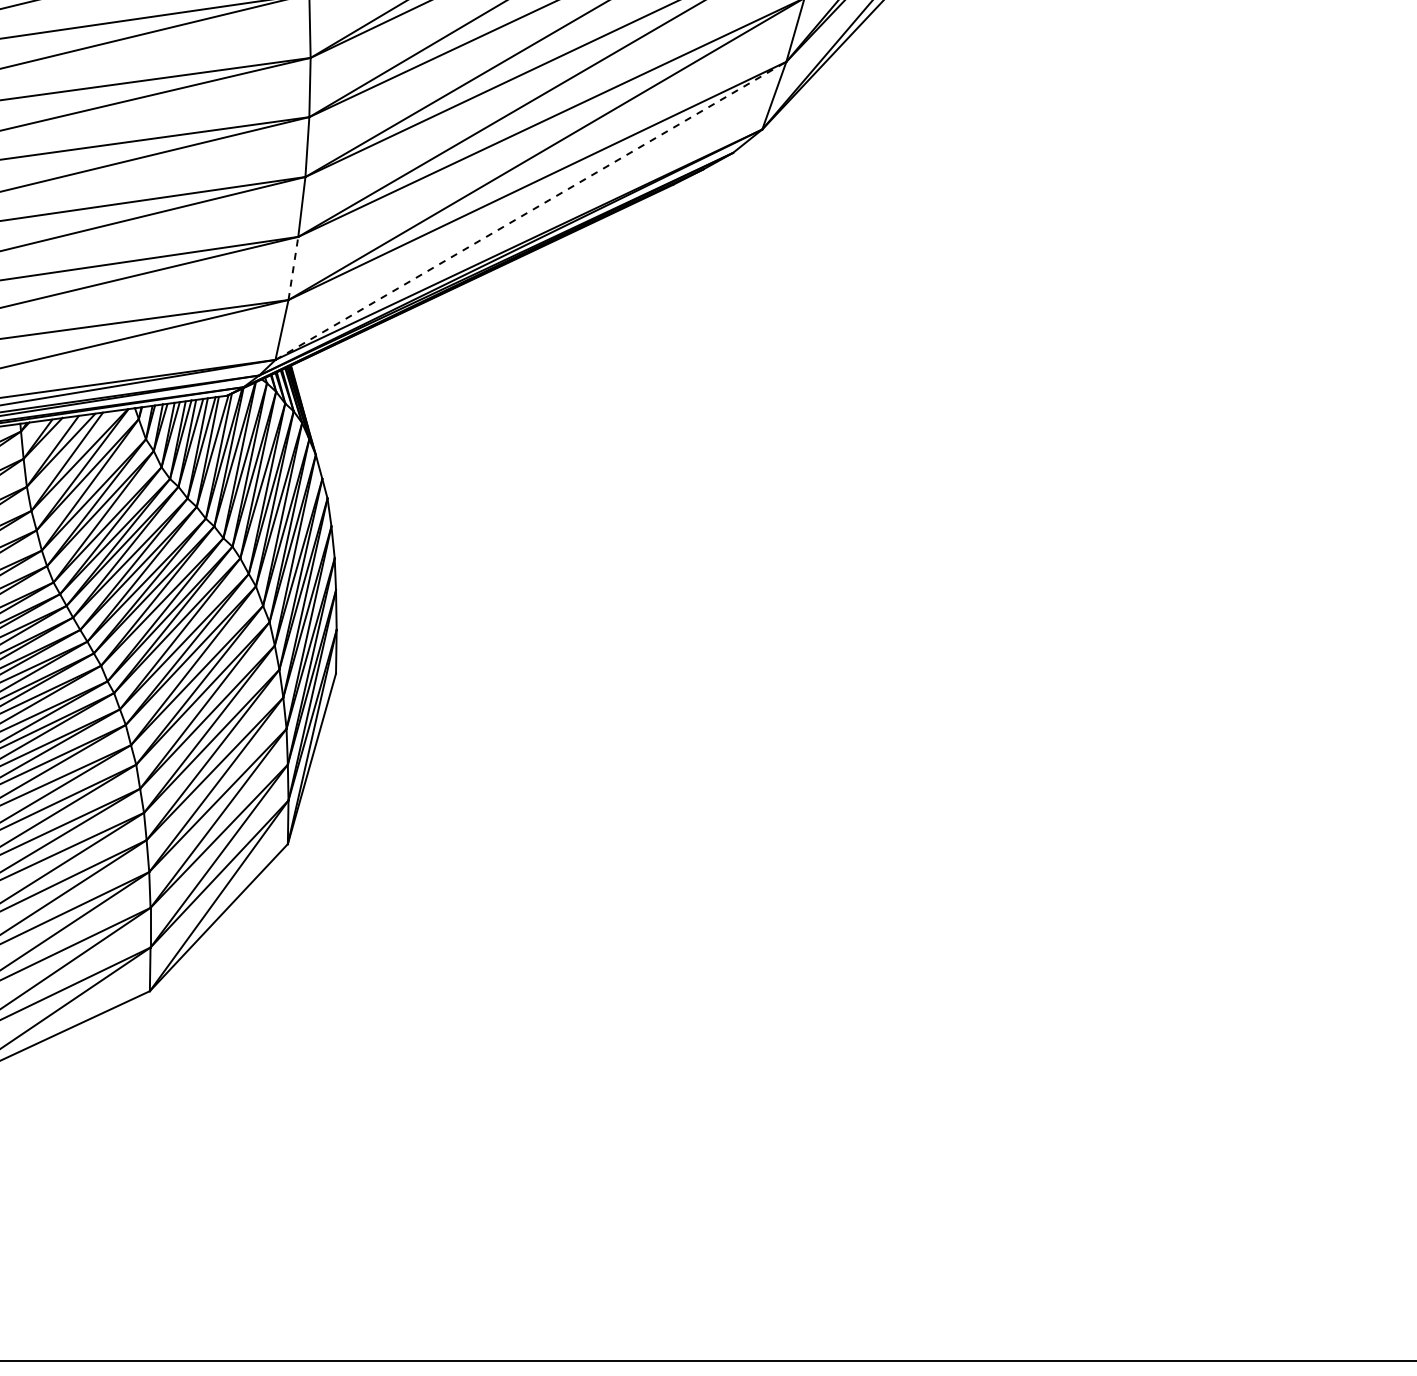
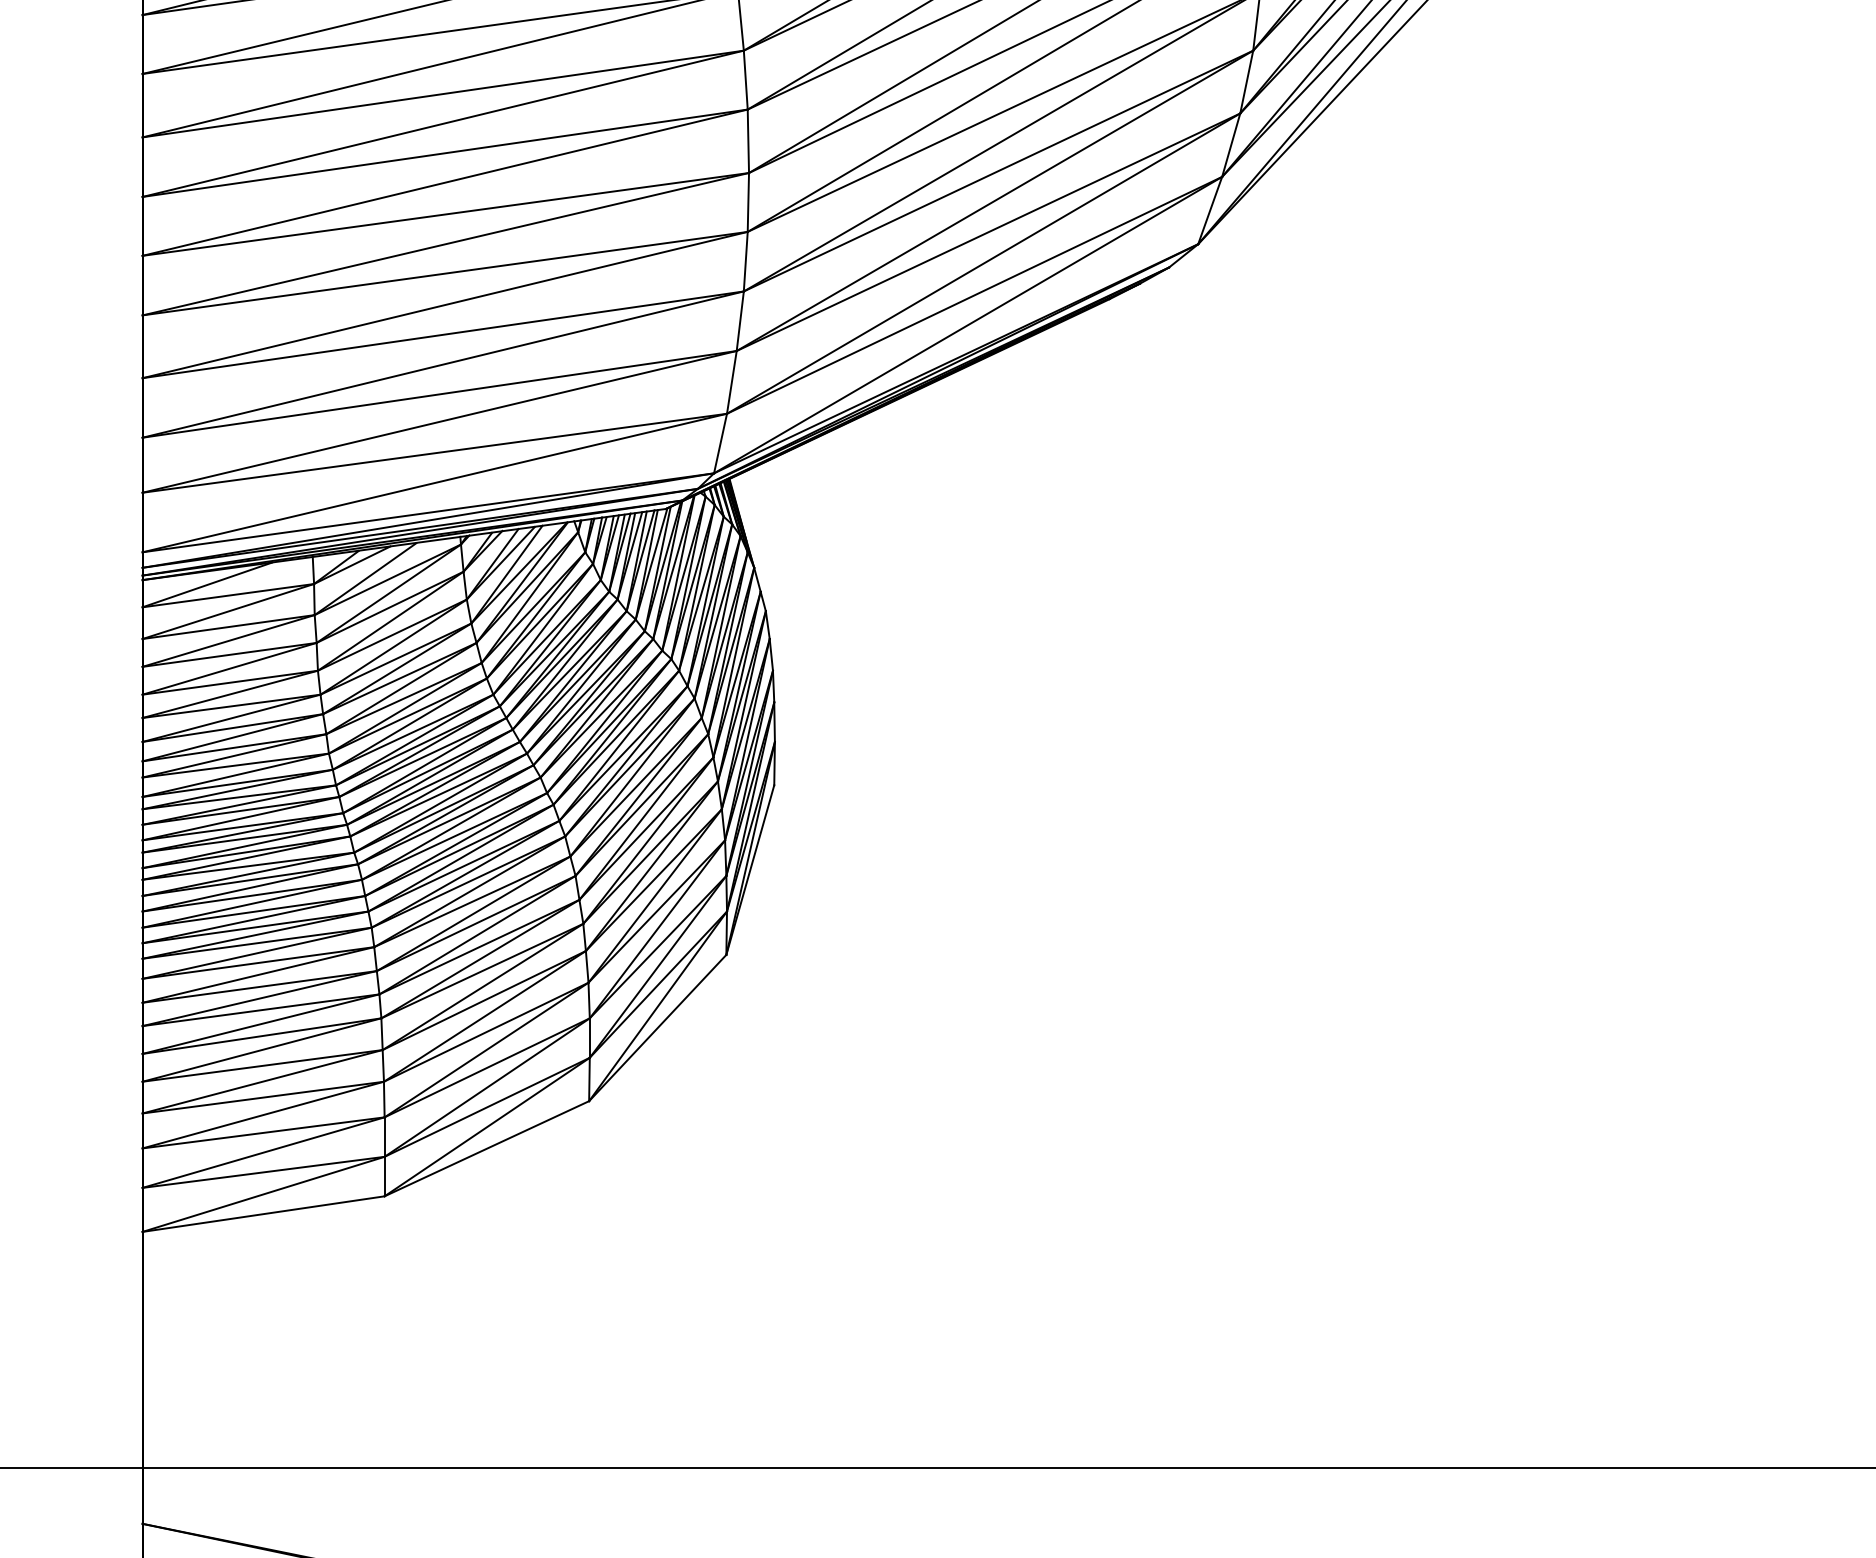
line: (531, 210) -> (968, 324), dashed -> solid
line: (293, 268) -> (731, 382), dashed -> solid

